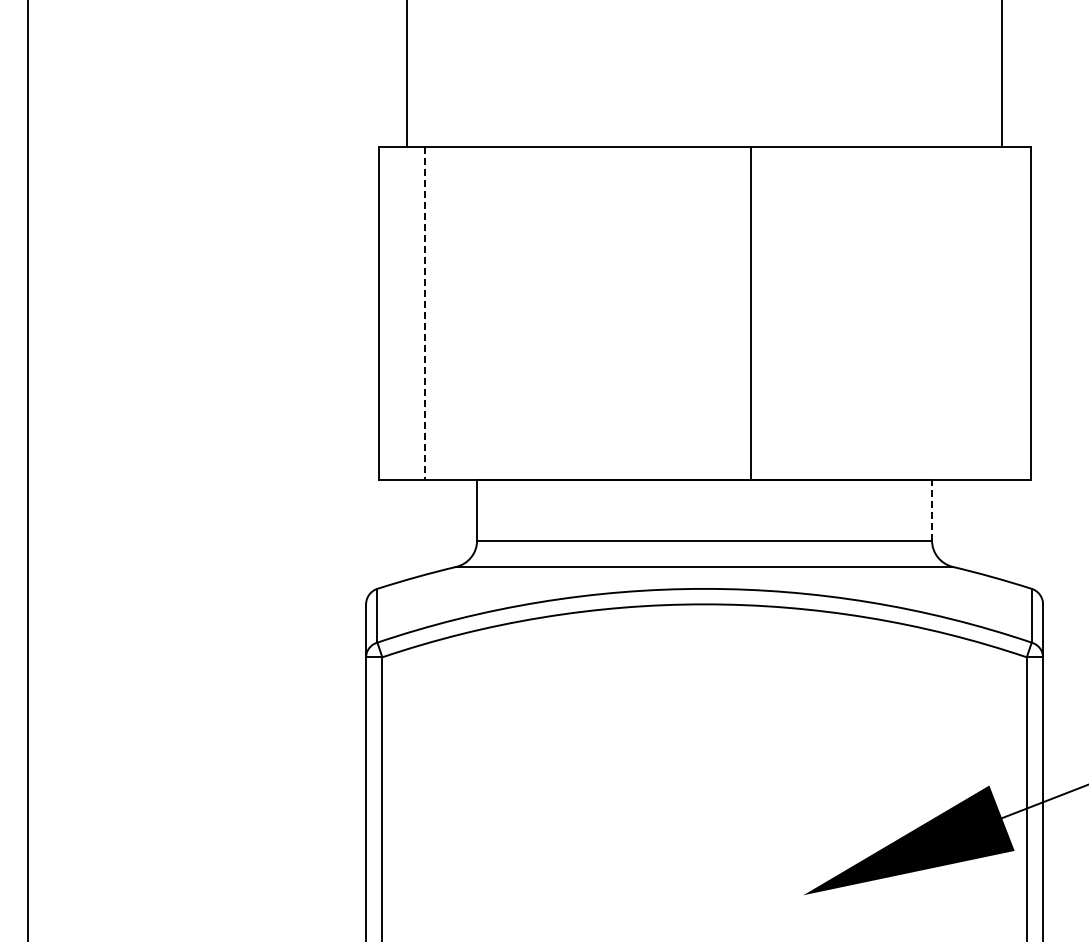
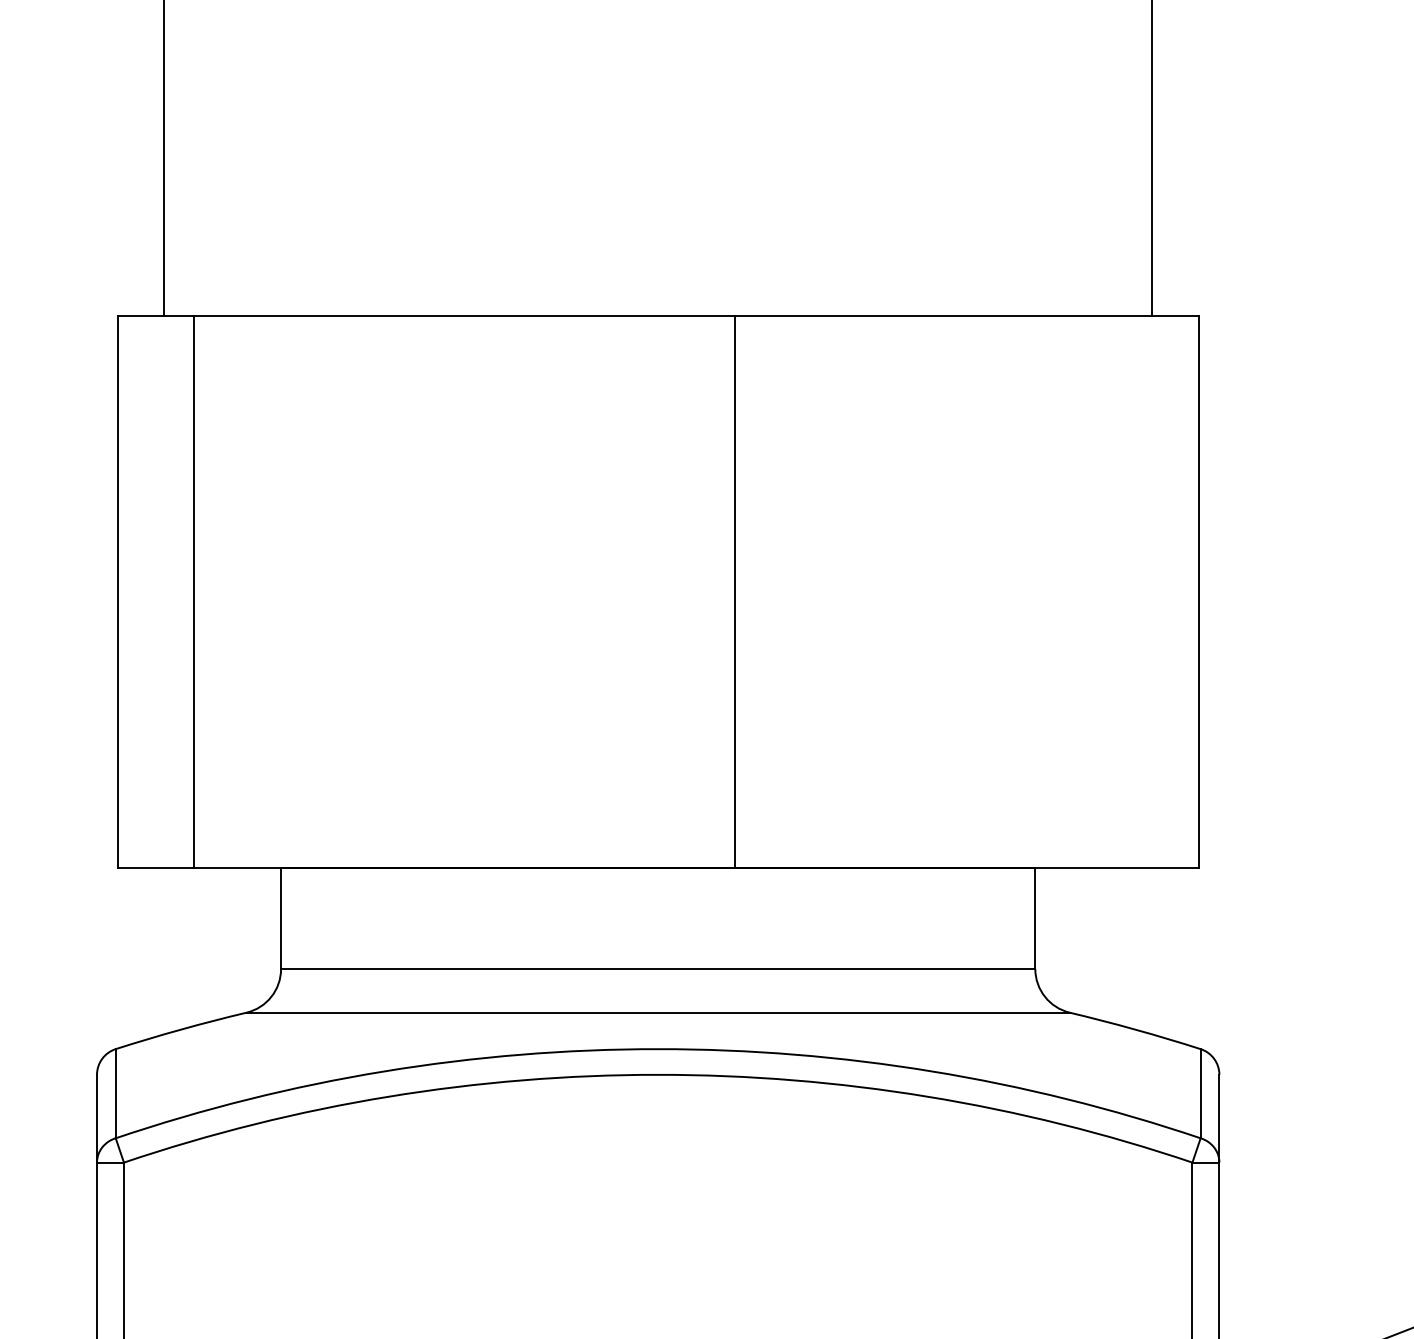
line: (424, 313) -> (193, 592), dashed -> solid
line: (932, 509) -> (1036, 917), dashed -> solid

